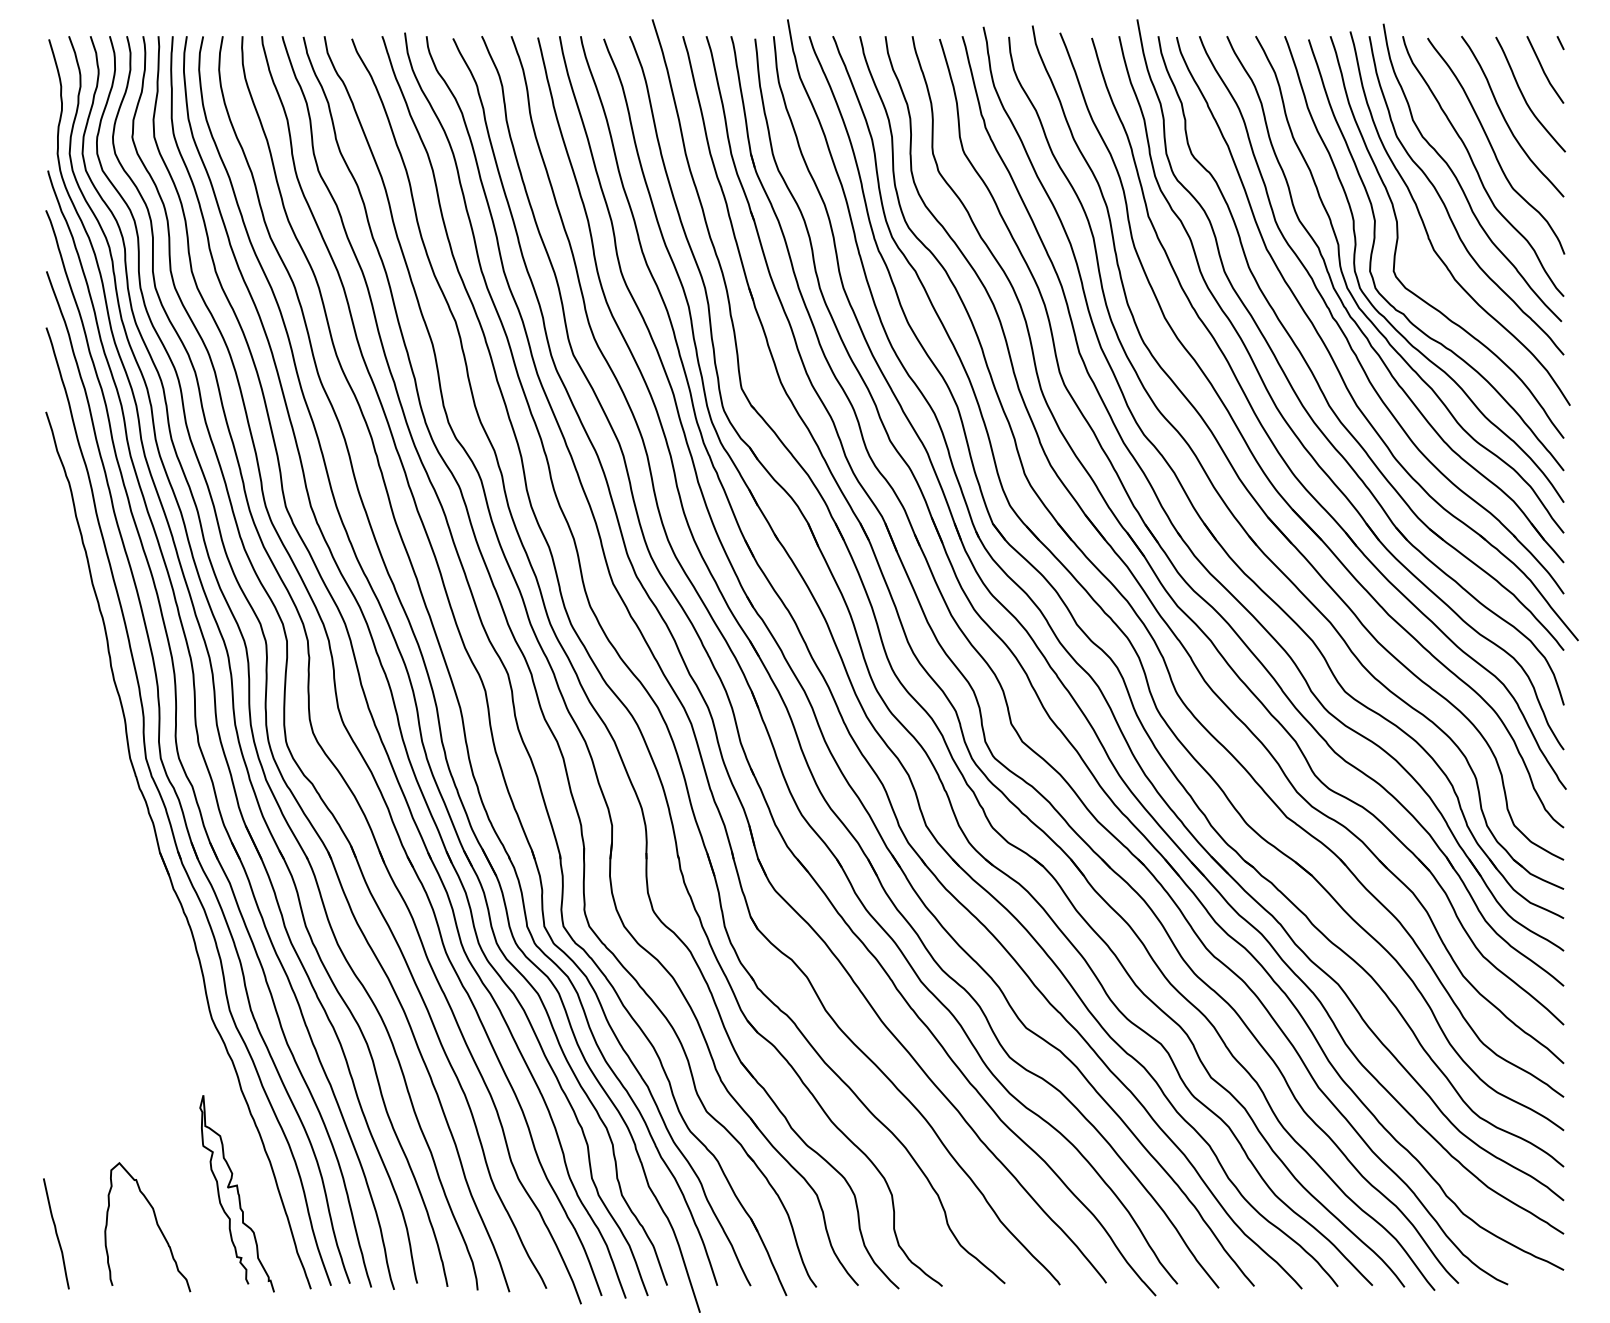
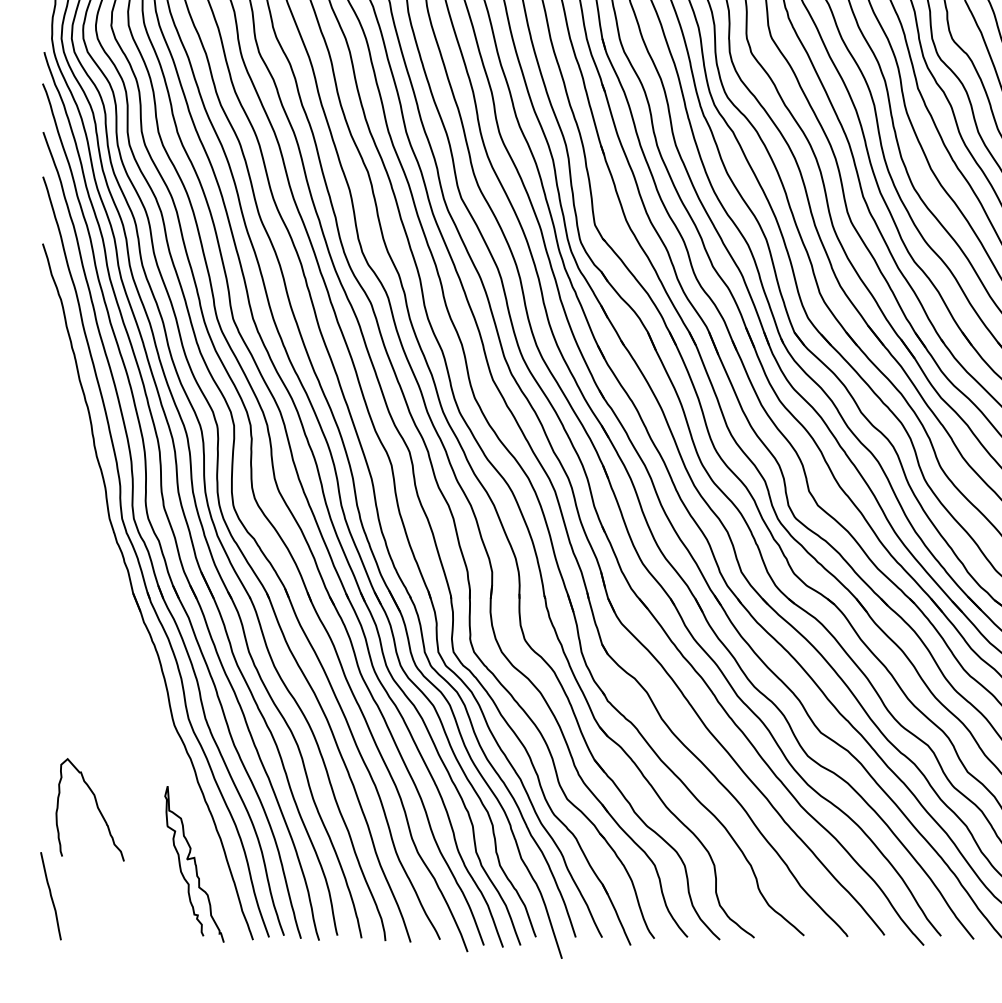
curve: (156, 1224) -> (97, 807), moved

